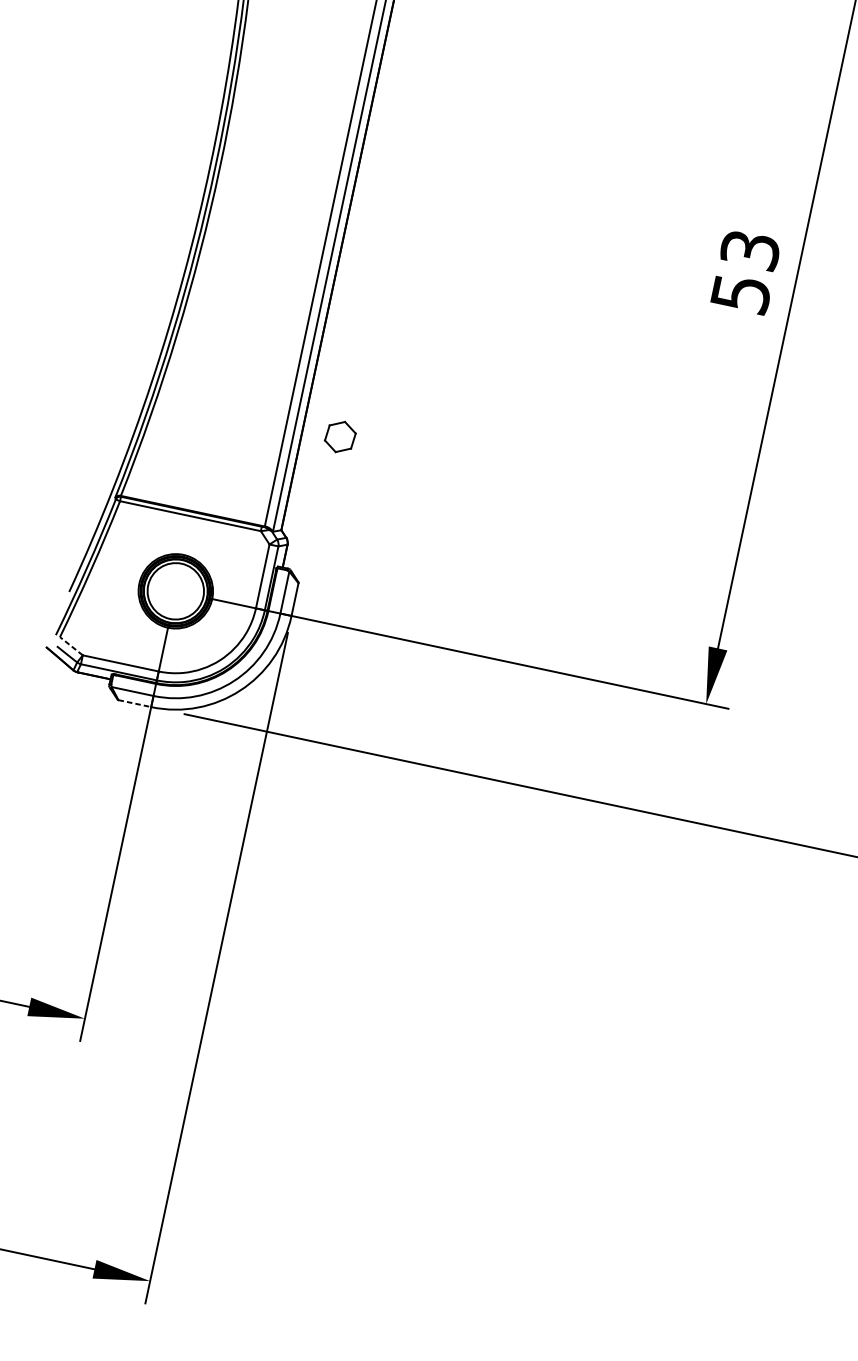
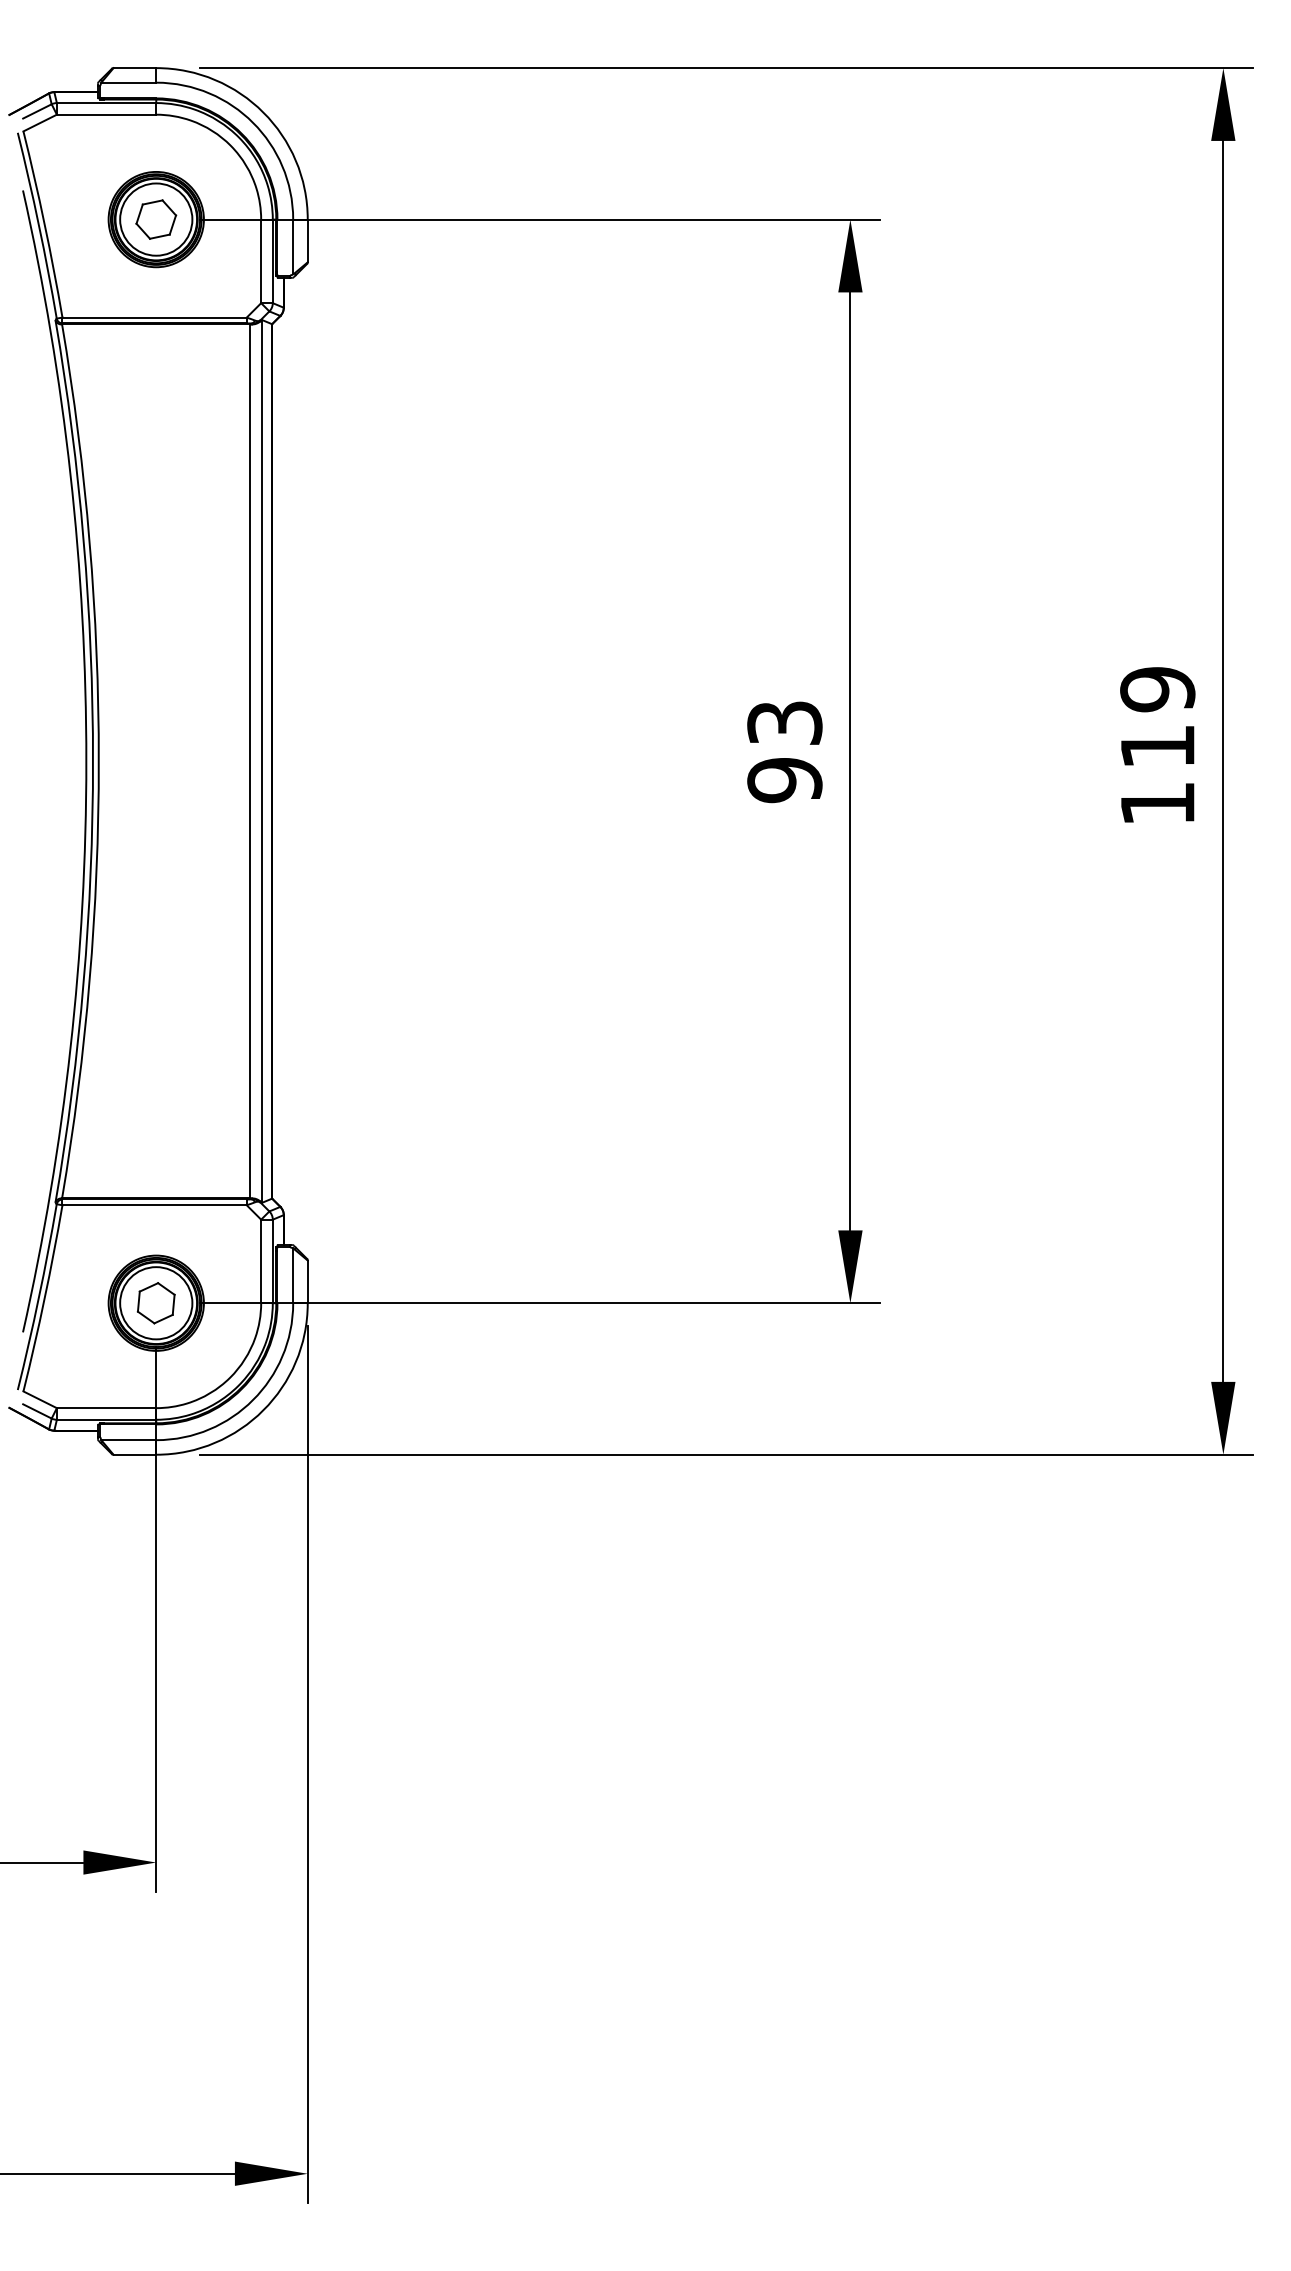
text: (740, 293) -> (784, 780), 53 -> 93
part: (339, 437) -> (155, 1303), moved
line: (71, 646) -> (40, 1399), dashed -> solid
line: (135, 703) -> (135, 1454), dashed -> solid

